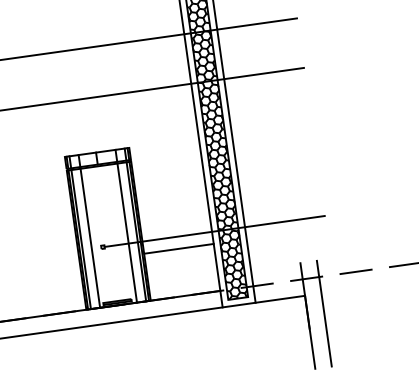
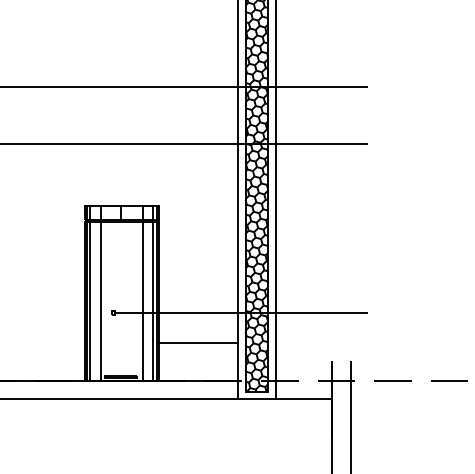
line: (179, 248) -> (198, 342), moved

